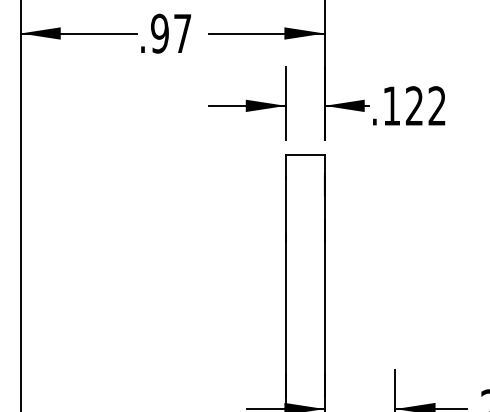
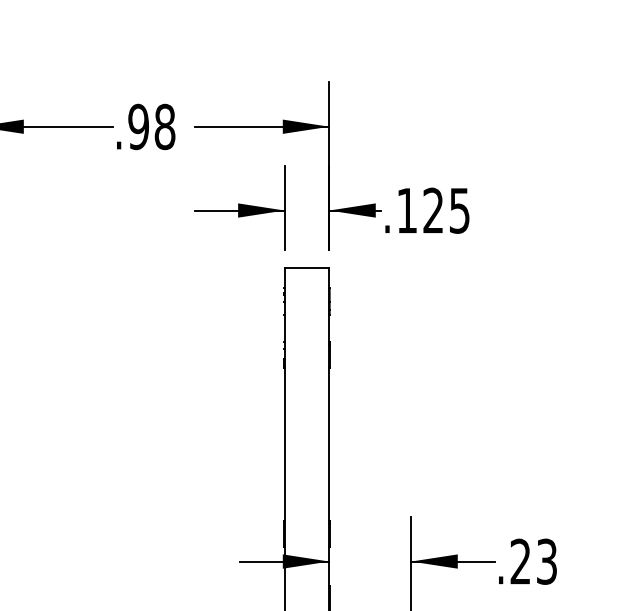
text: (182, 33) -> (164, 126), .97 -> .98
text: (437, 105) -> (459, 210), .122 -> .125

